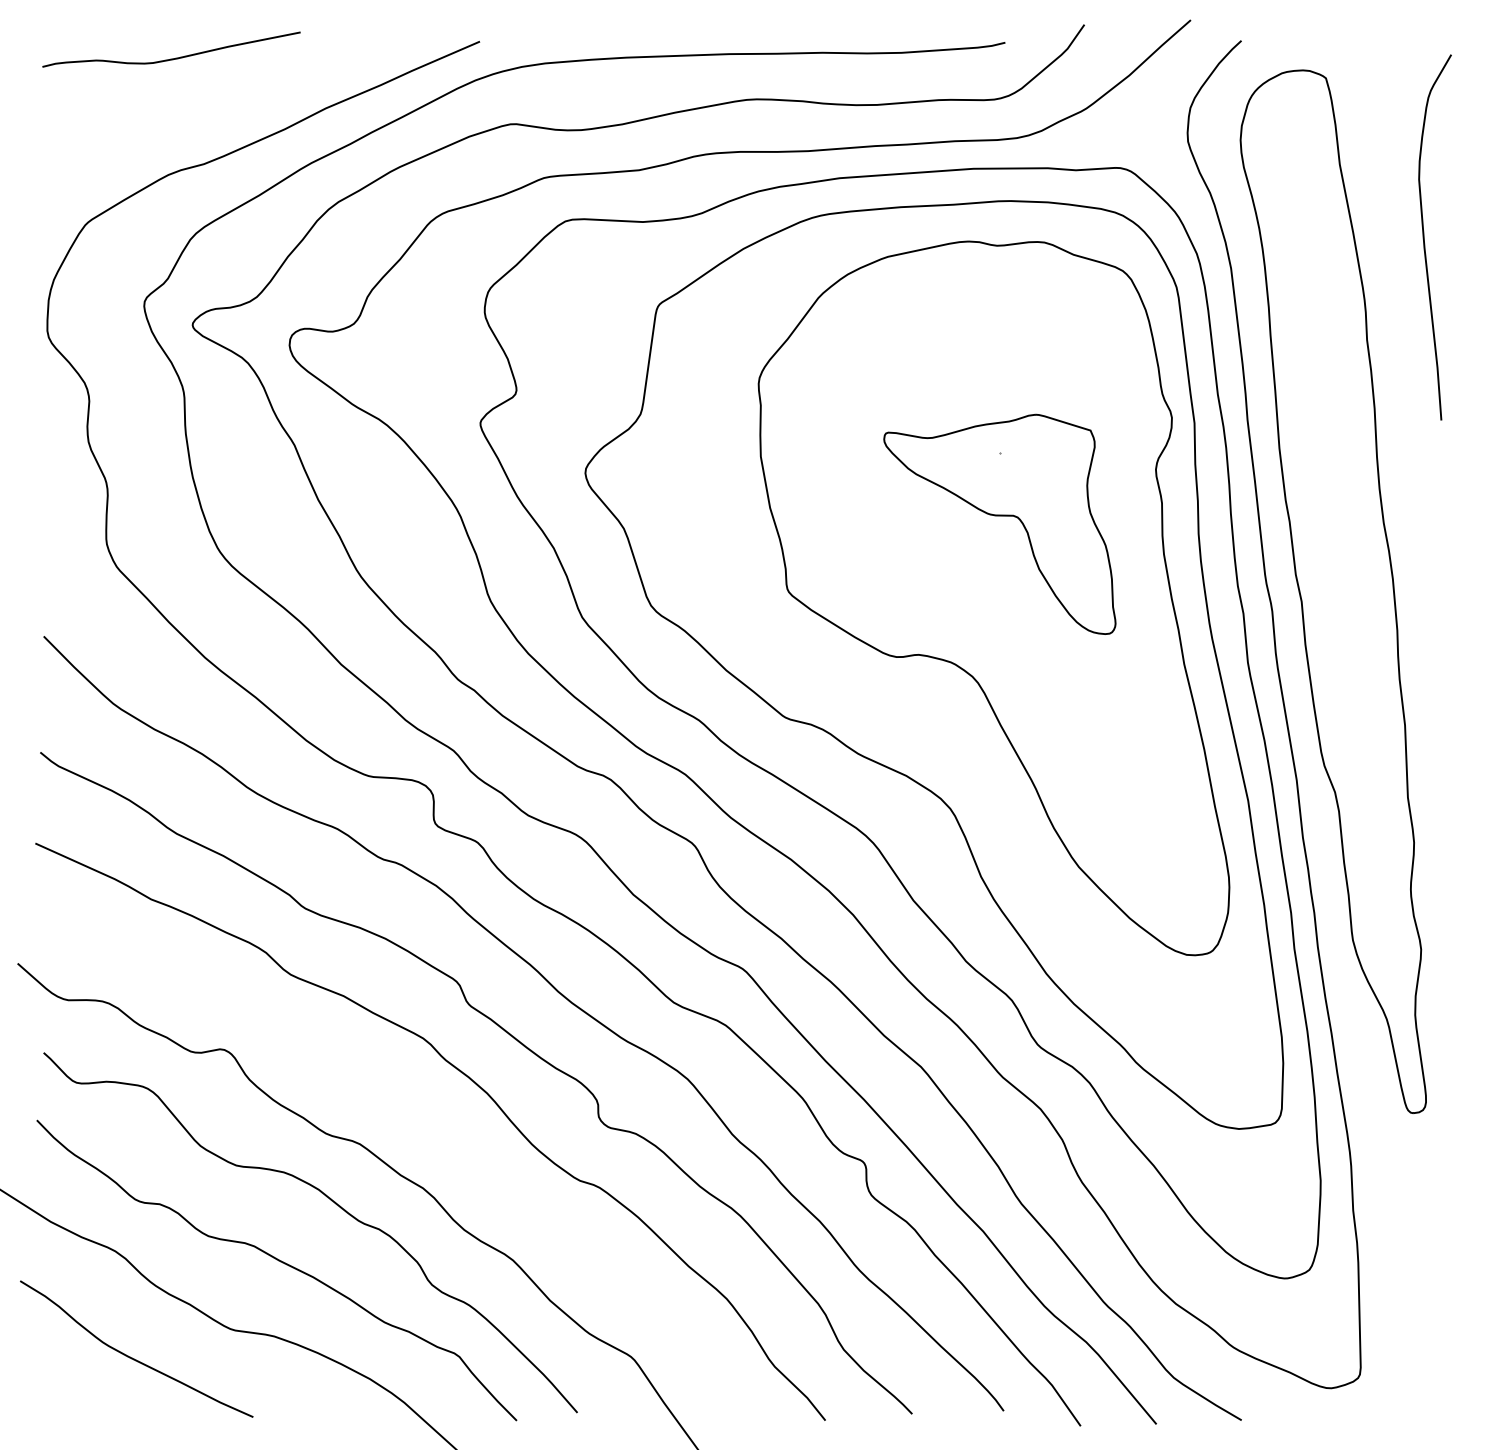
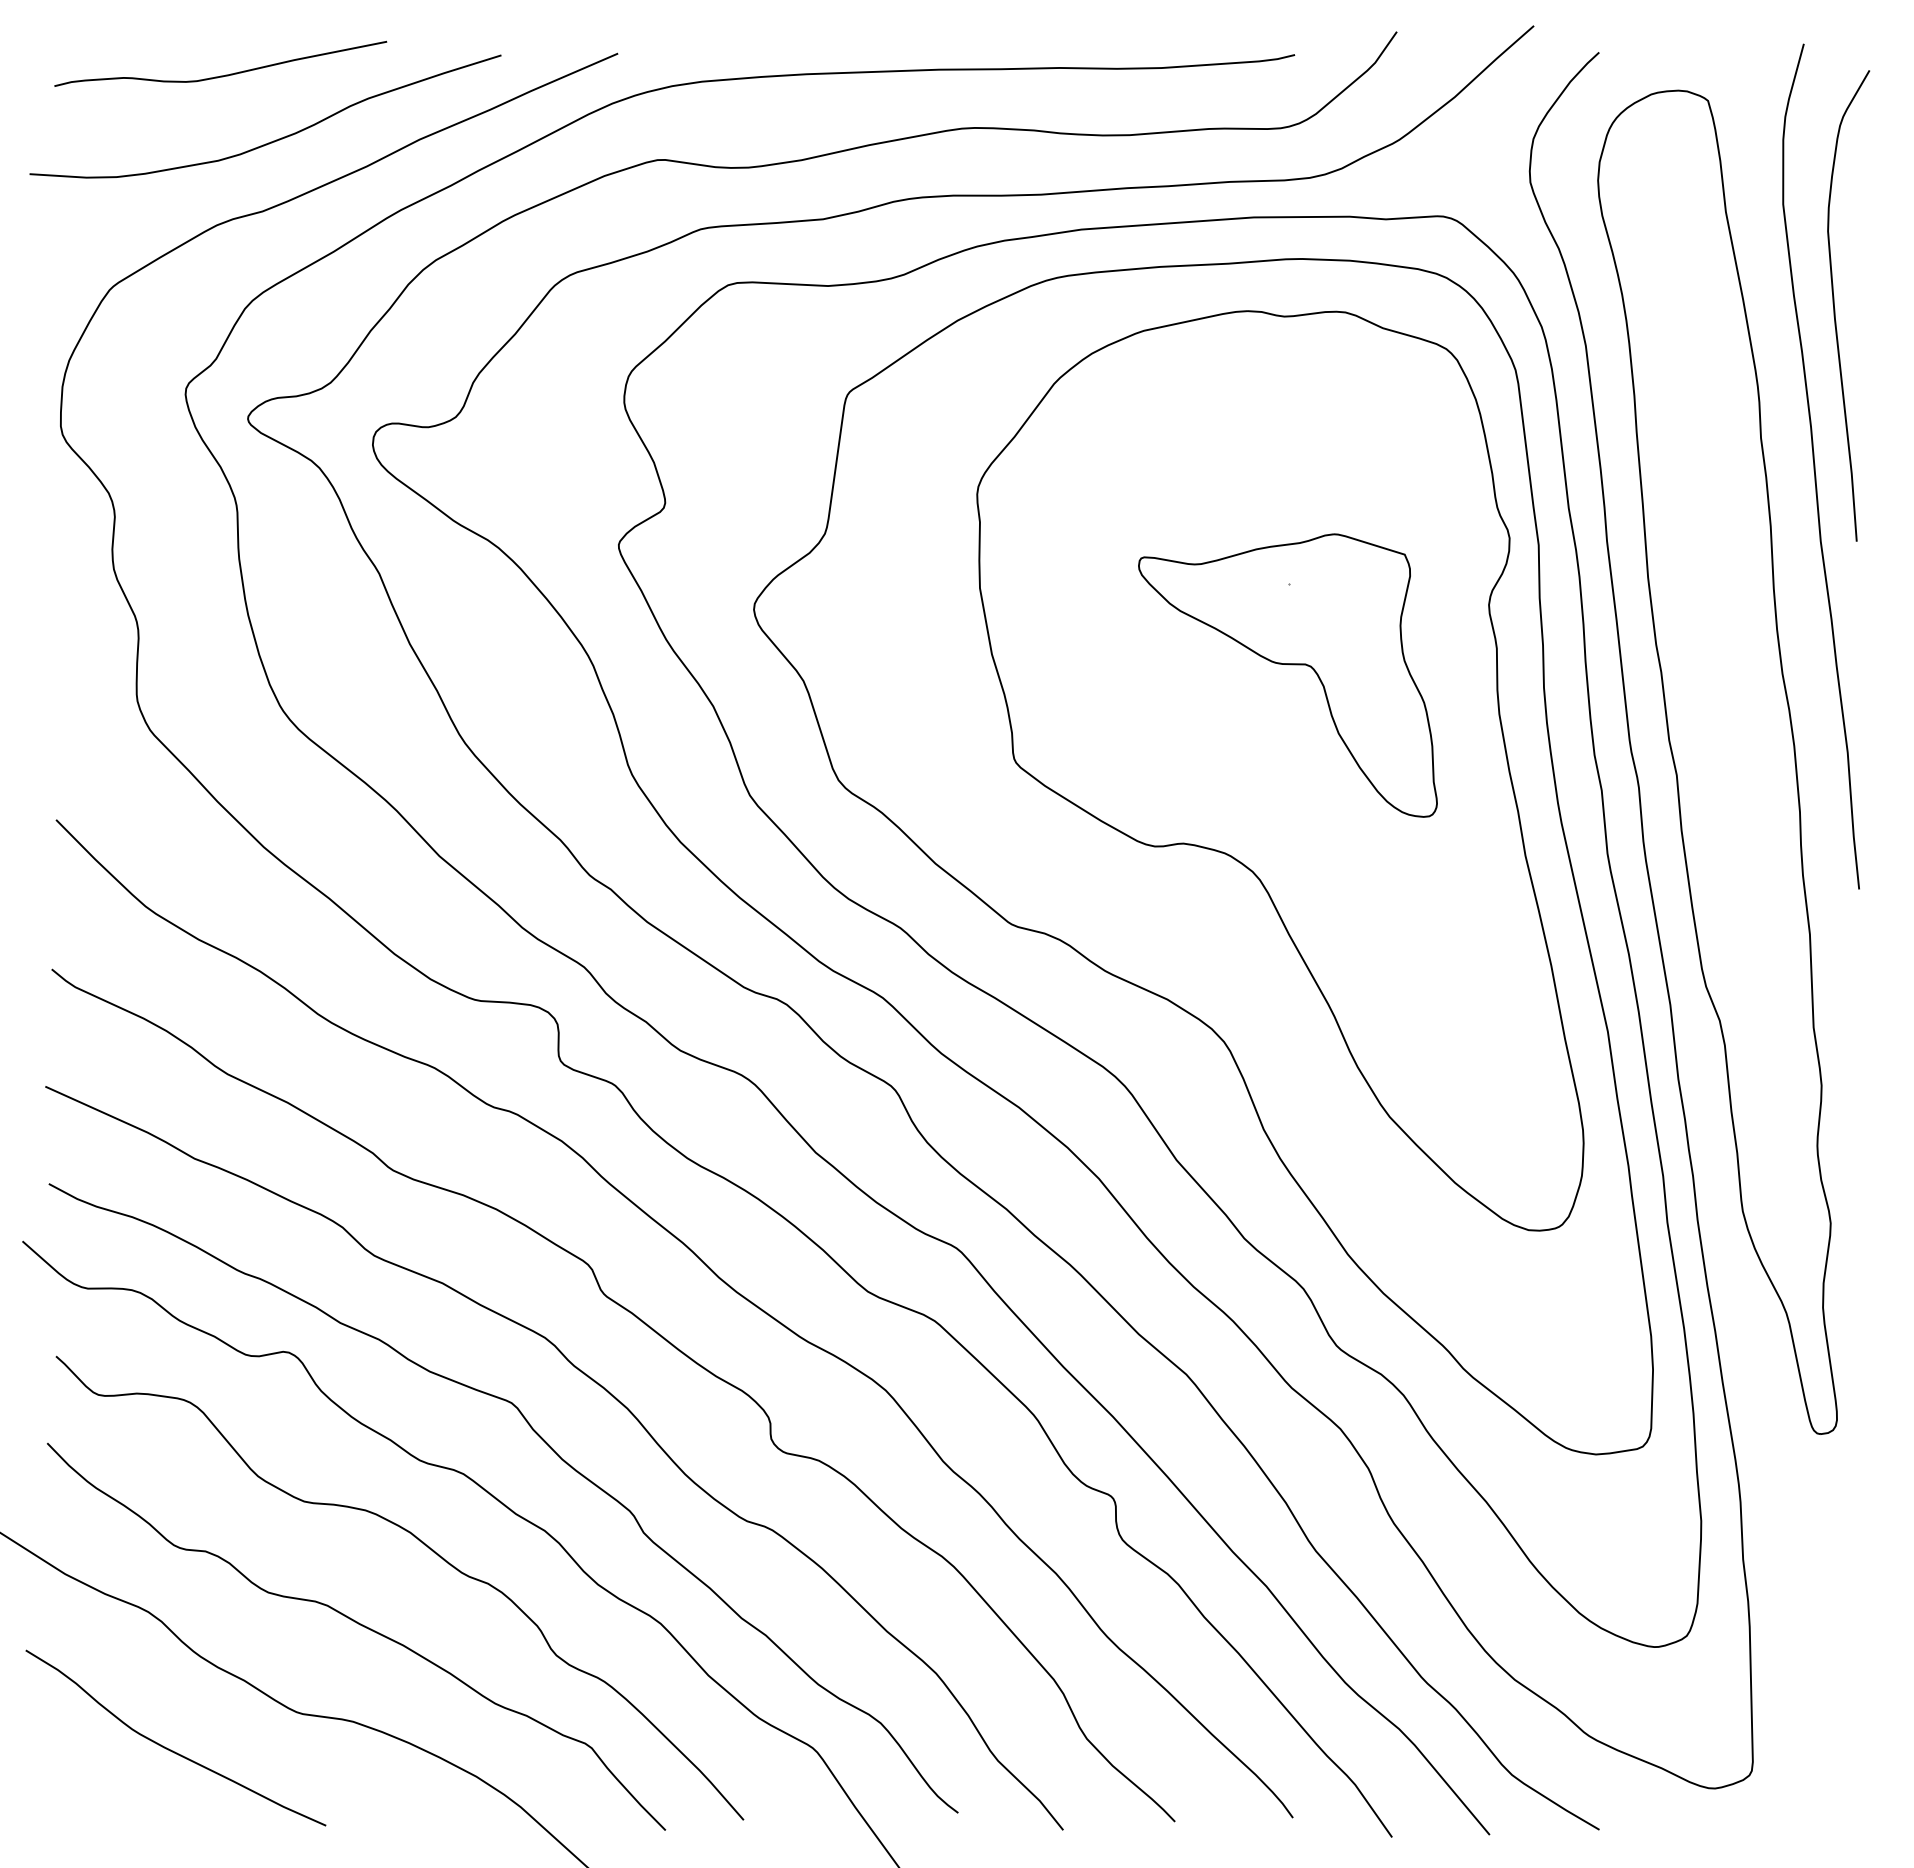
curve: (212, 109) -> (273, 140), added
curve: (1409, 362) -> (1815, 466), added
curve: (428, 1125) -> (551, 1449), added

